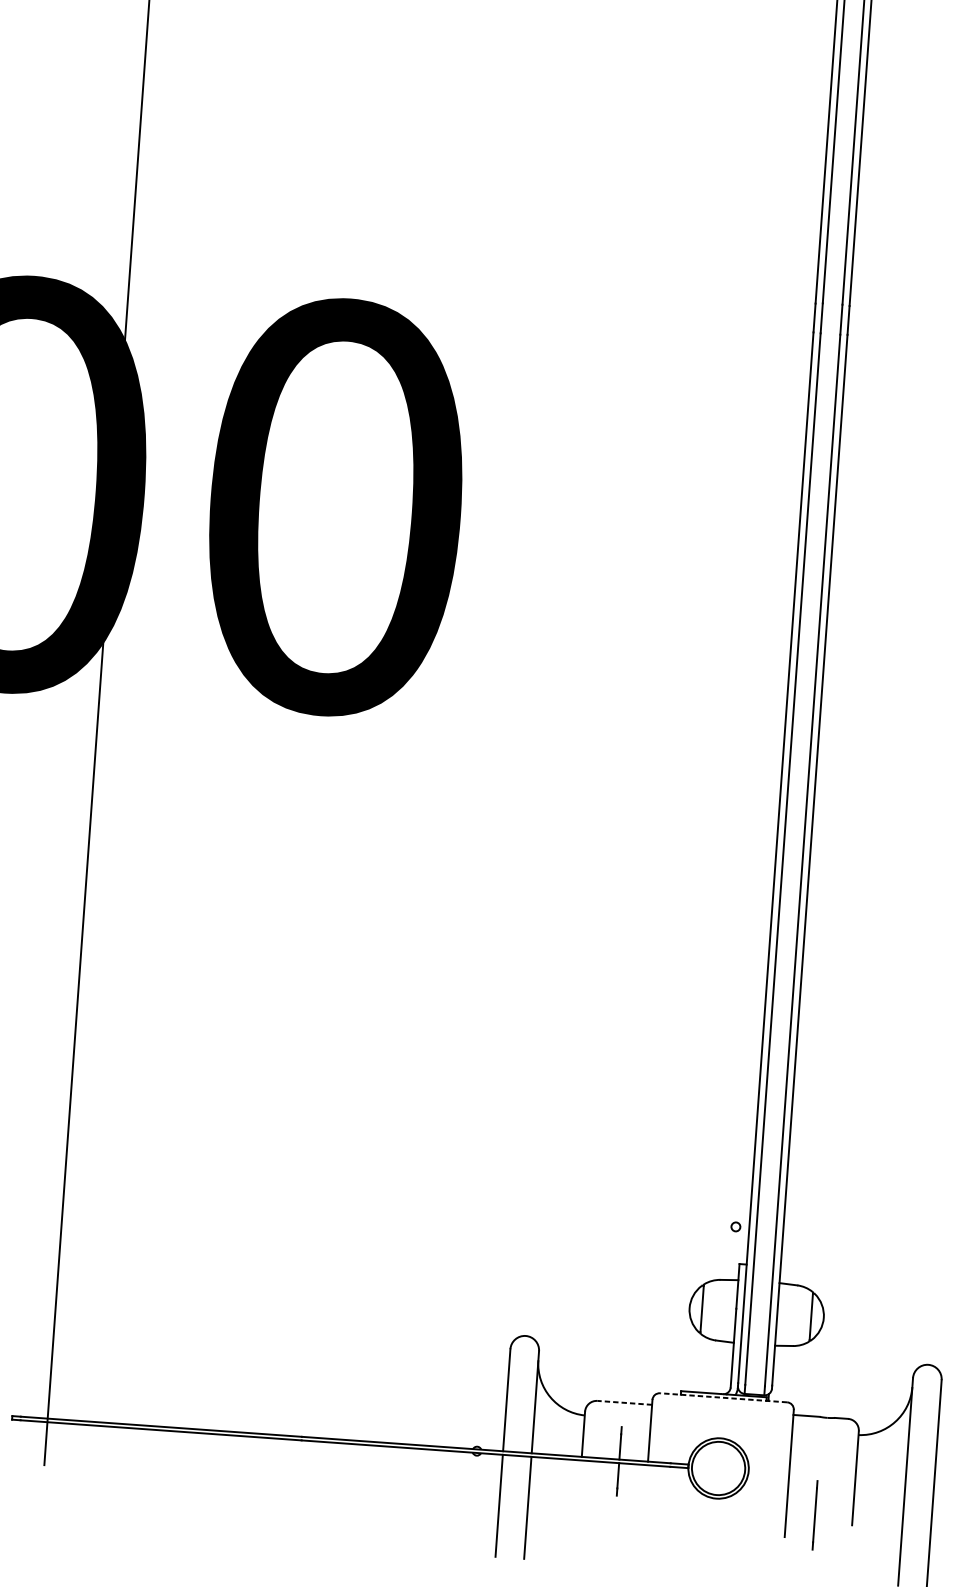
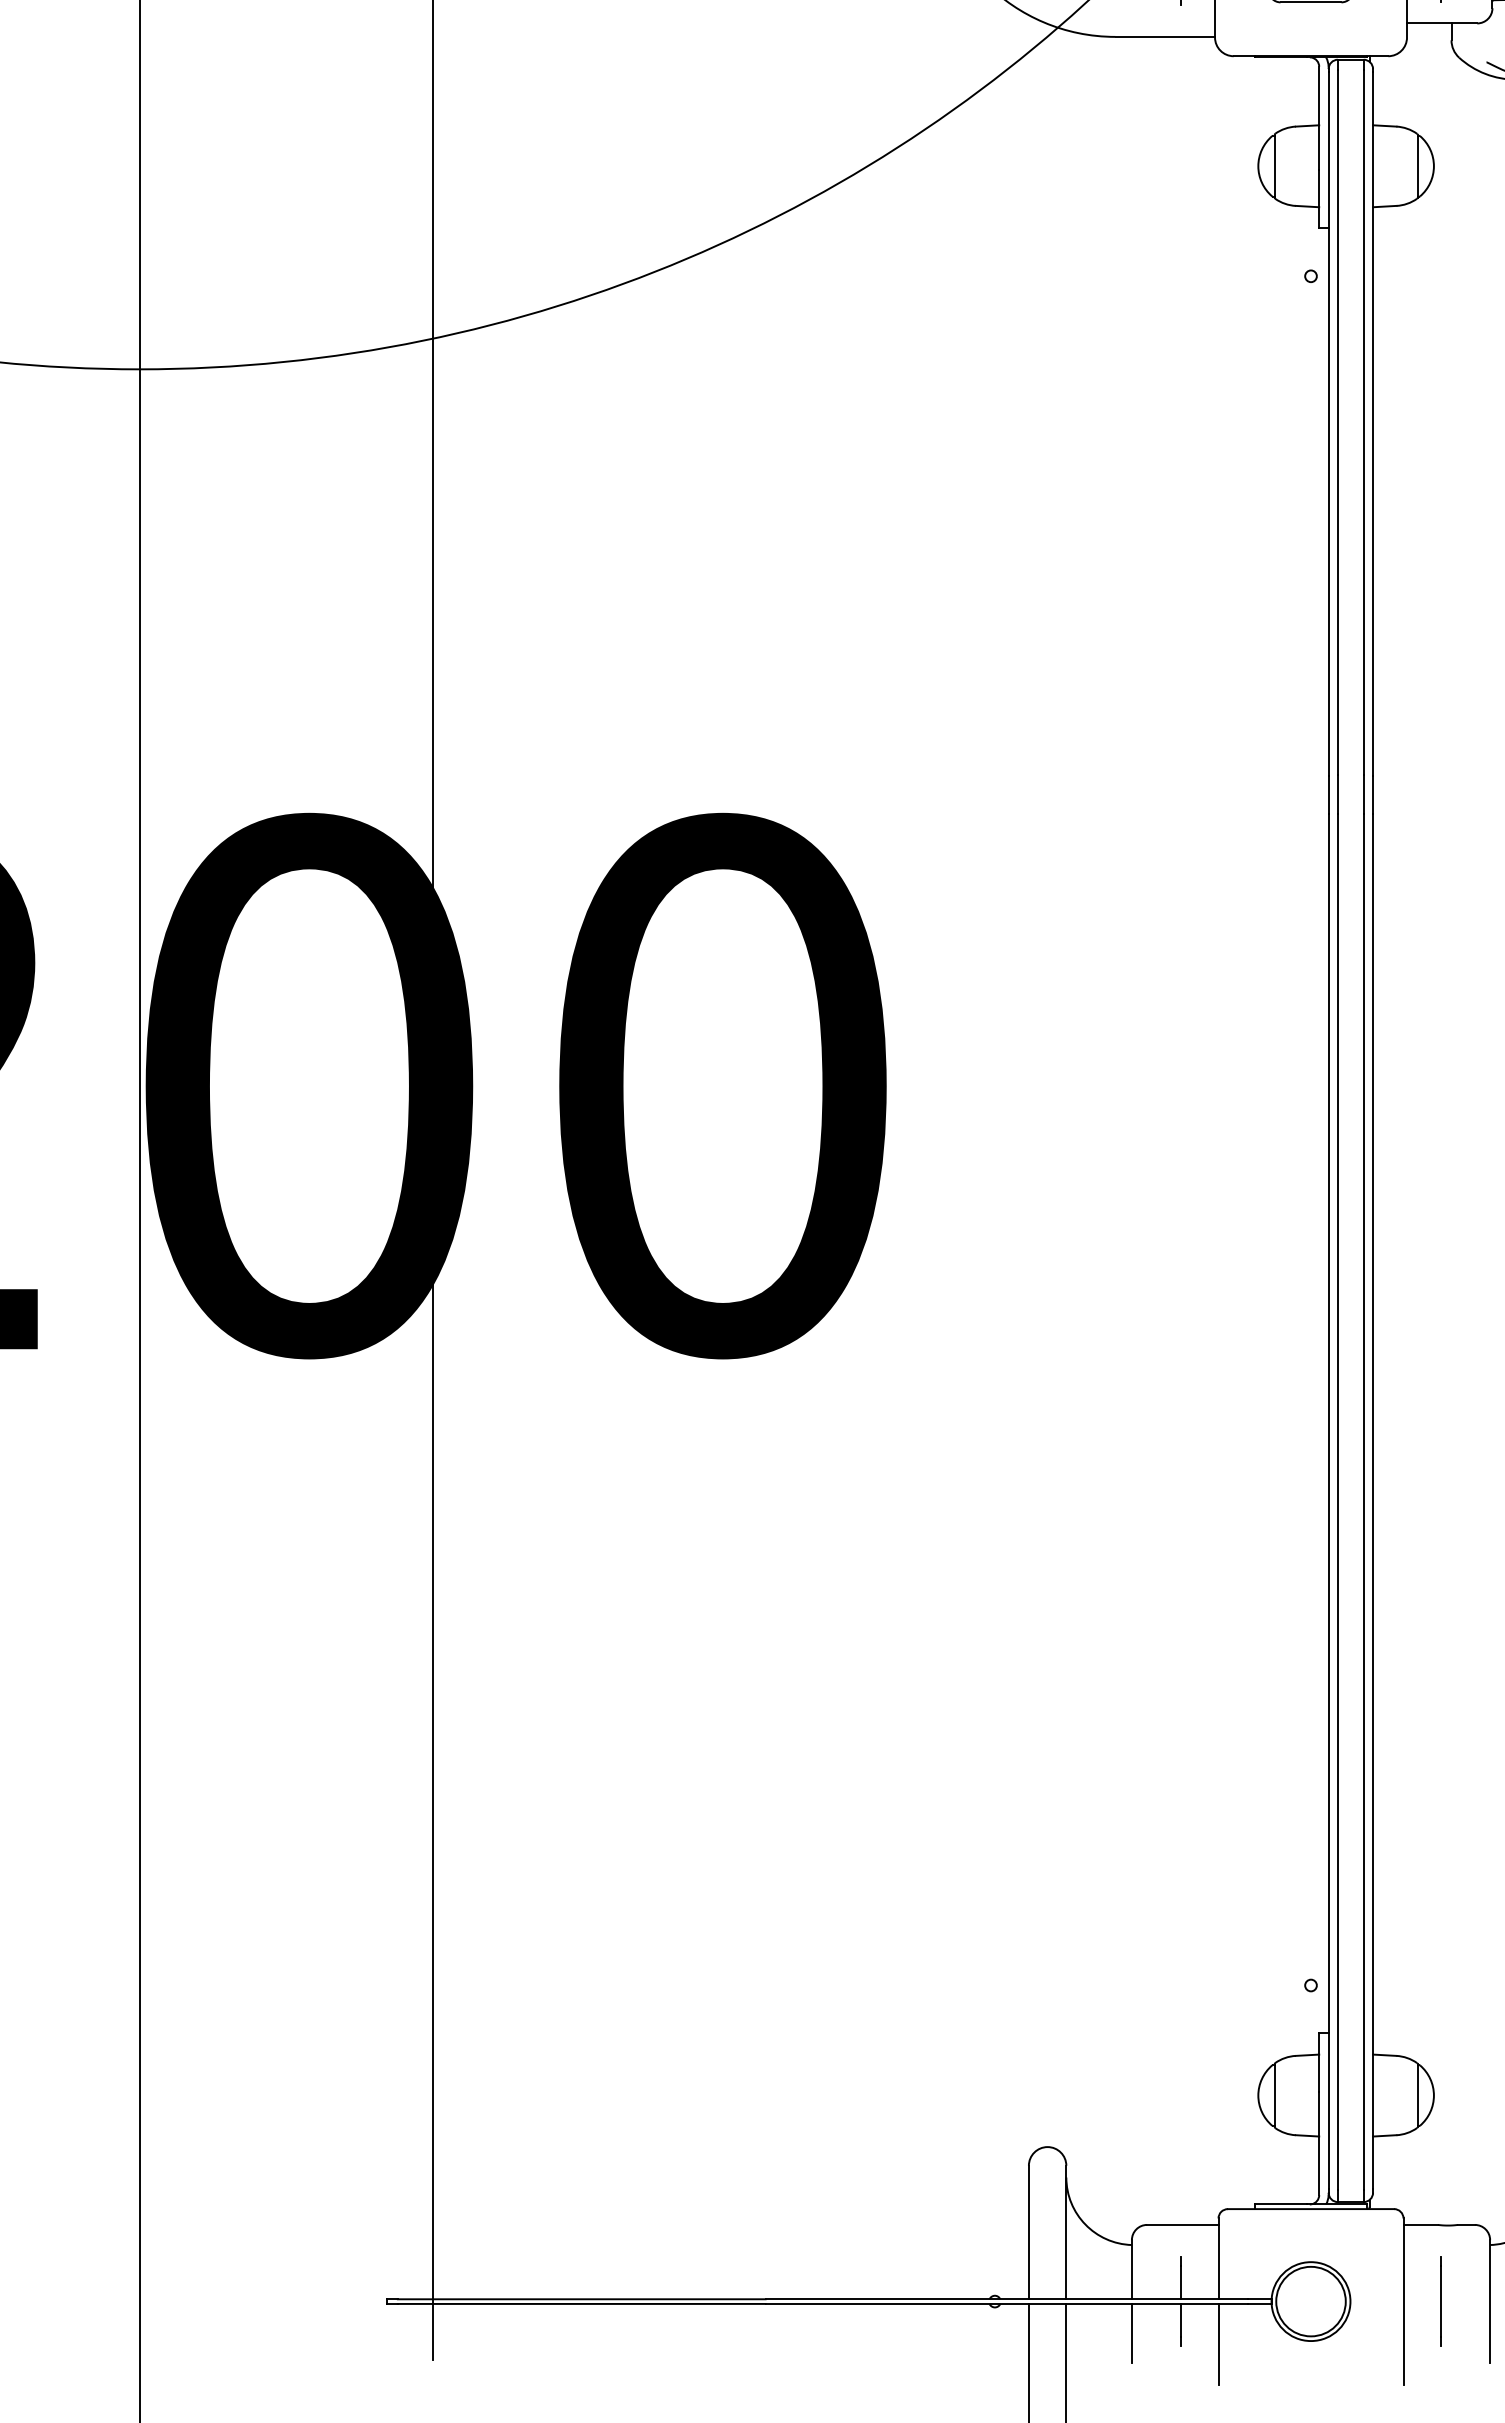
line: (723, 1398) -> (1310, 2209), dashed -> solid
line: (624, 1402) -> (1182, 2224), dashed -> solid
line: (579, 1483) -> (1131, 2333), added
line: (645, 1495) -> (1218, 2343), added
line: (814, 1515) -> (1440, 2301), moved

